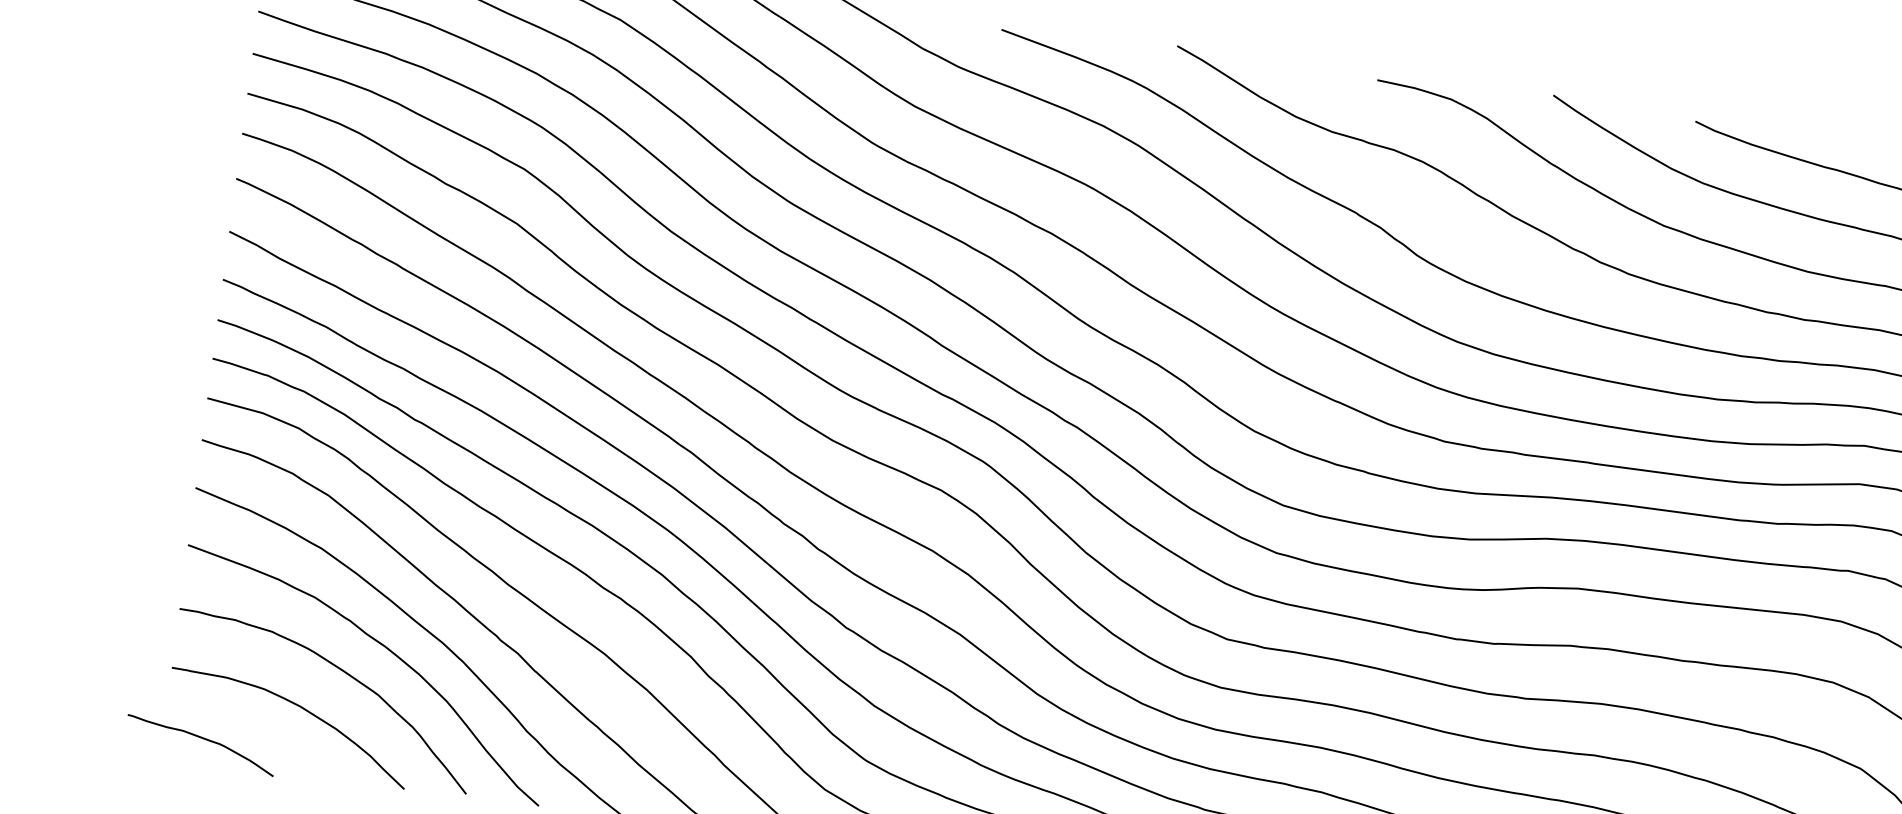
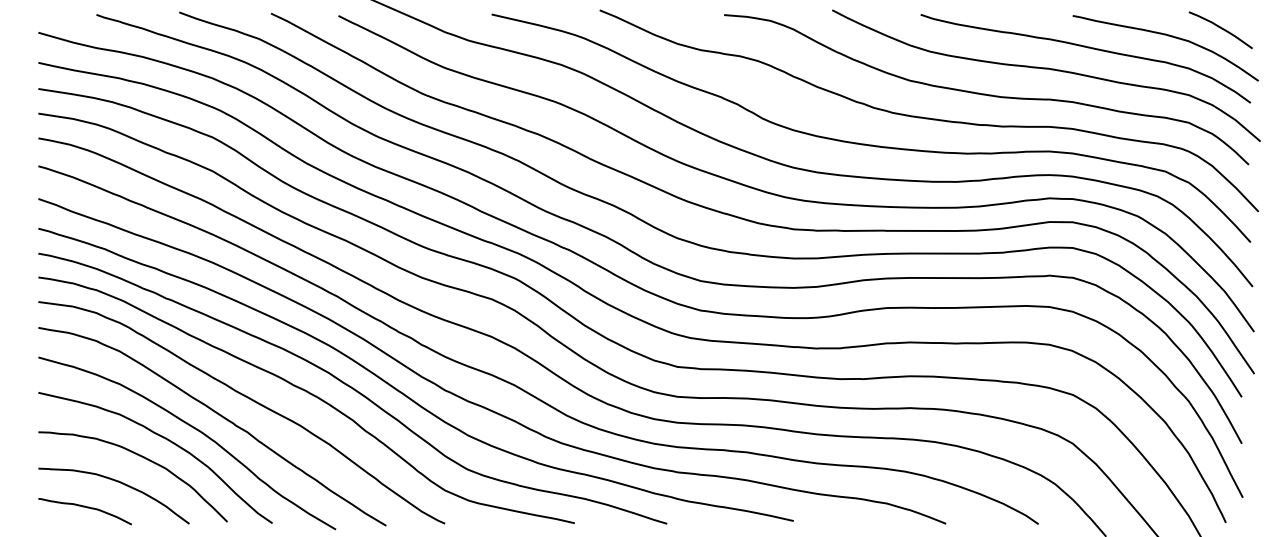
curve: (200, 738) -> (84, 507), moved

